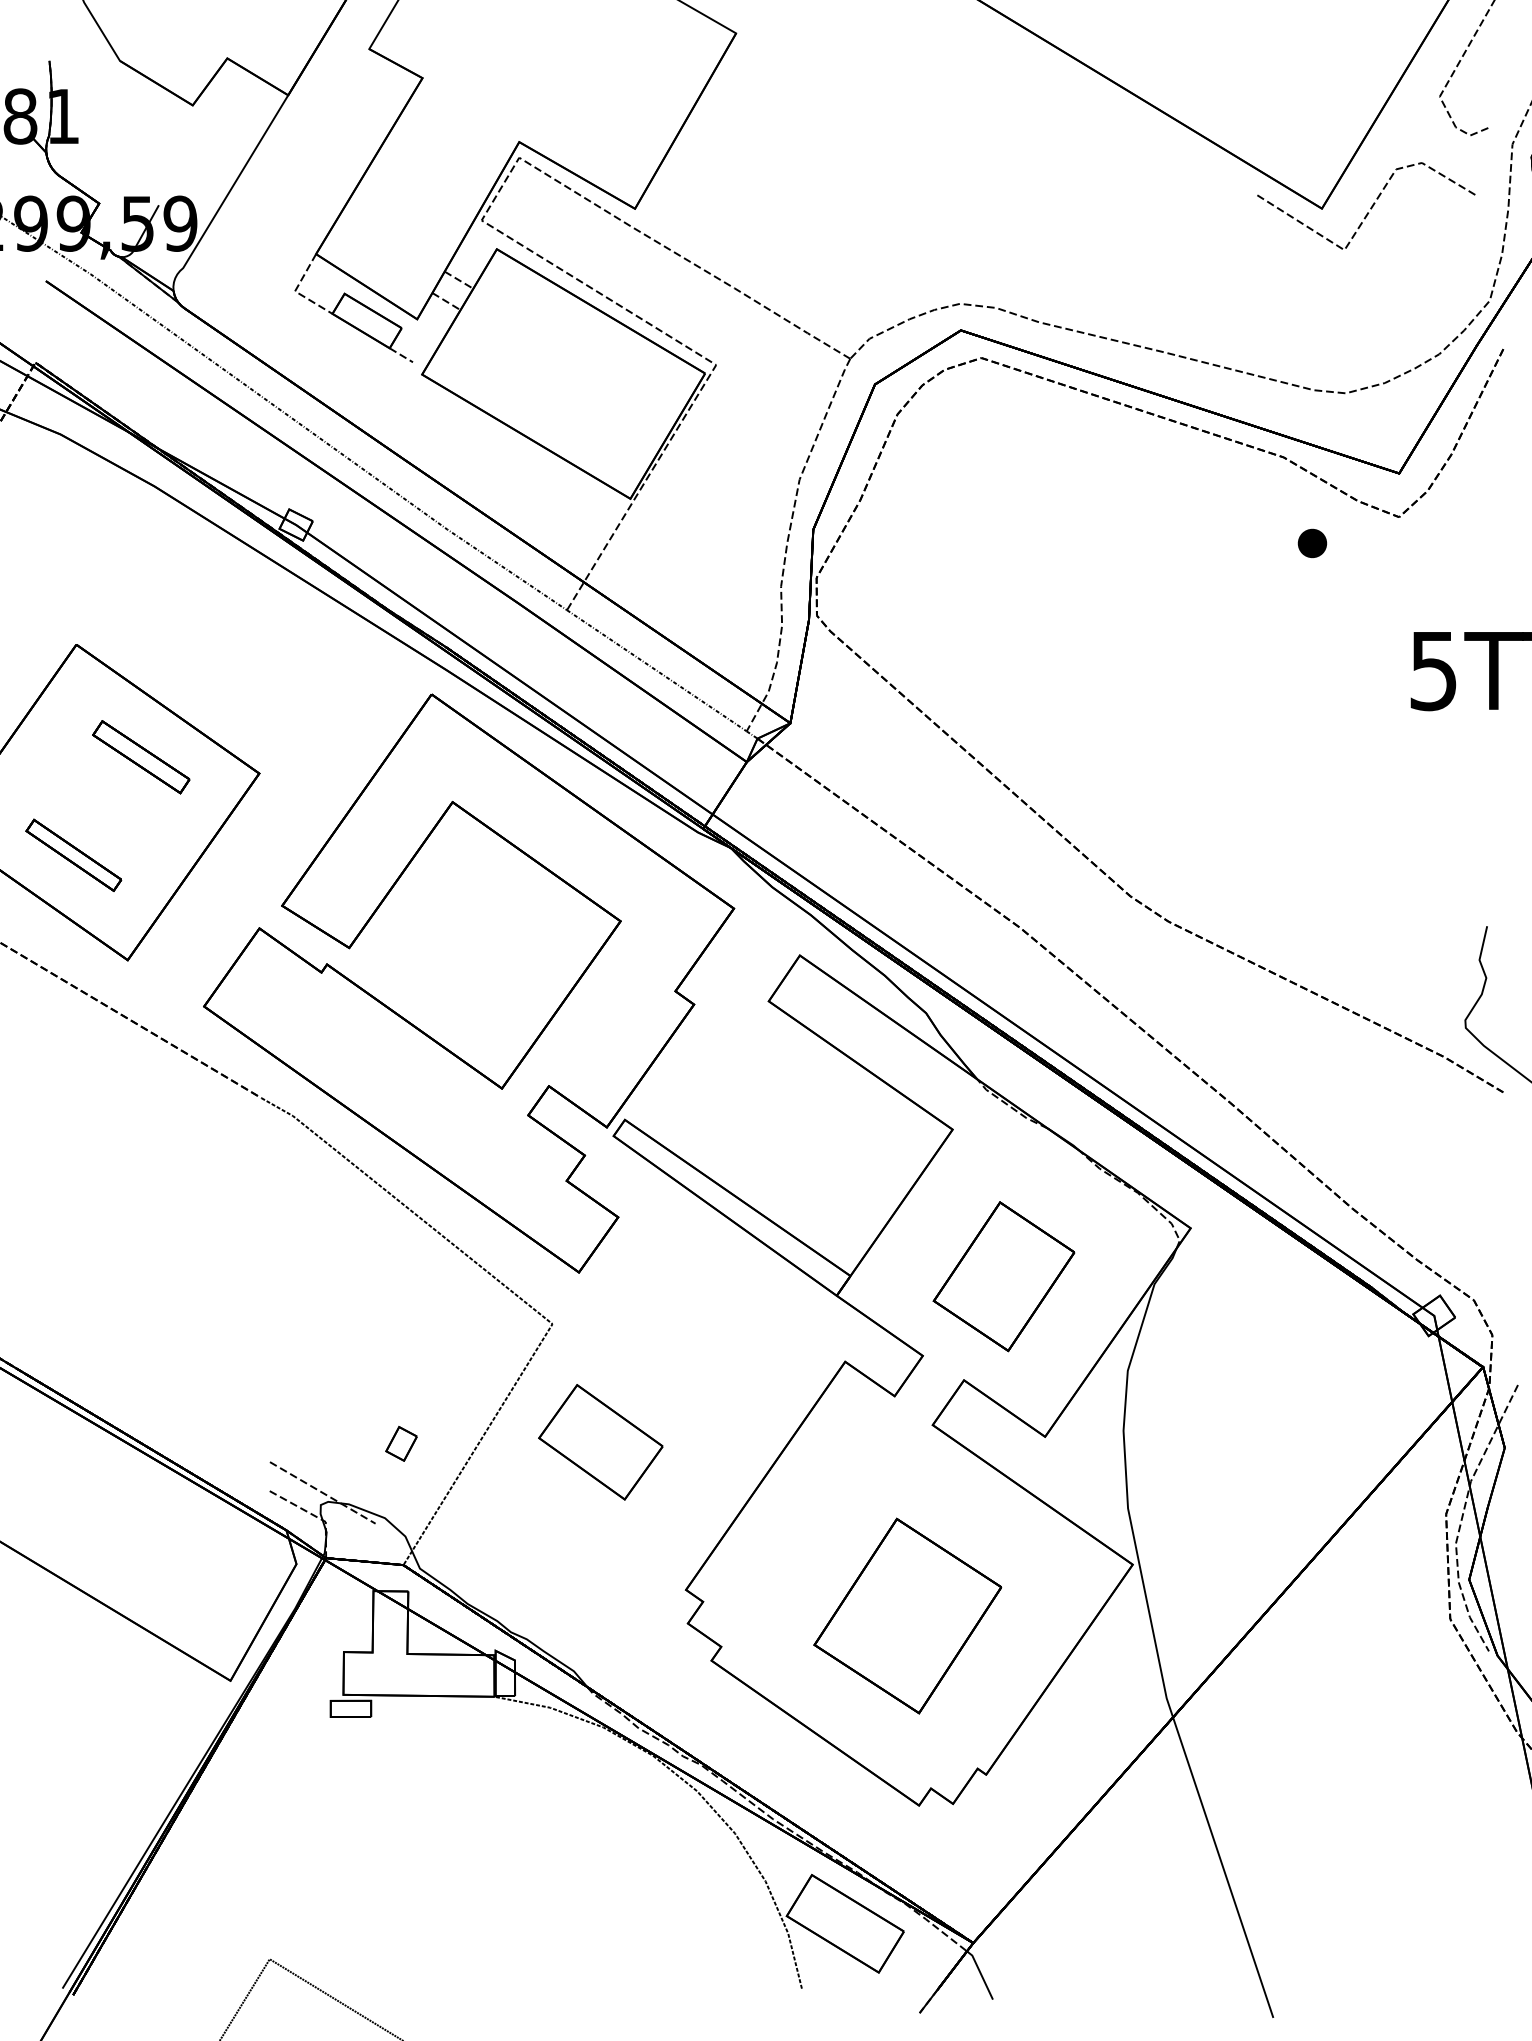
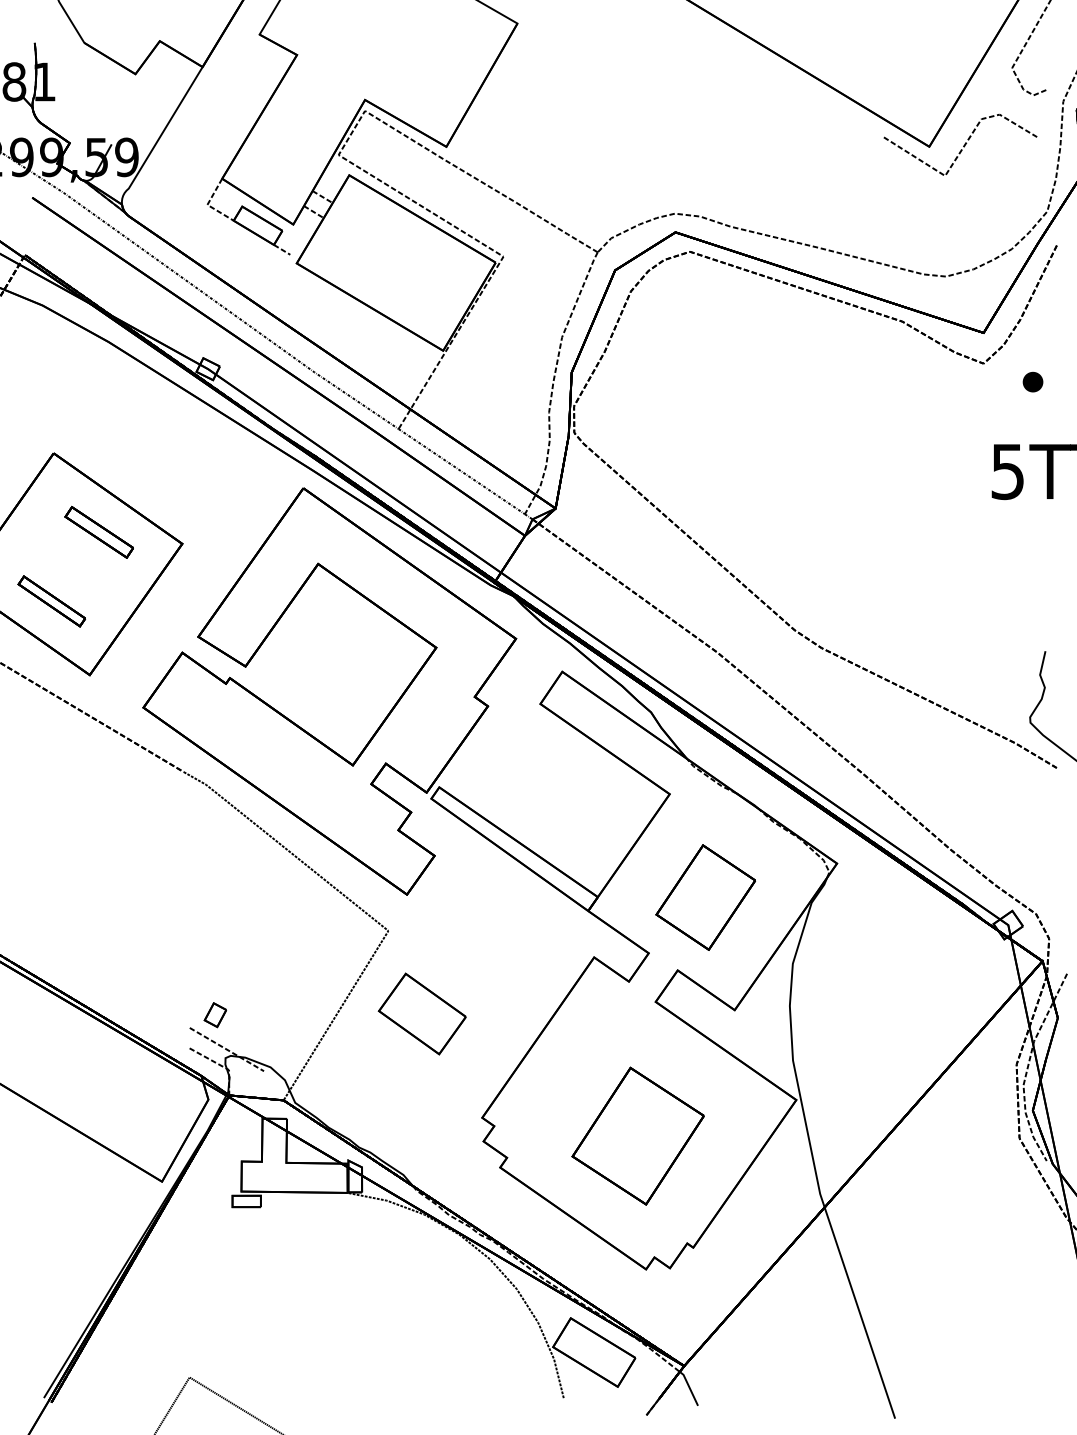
part: (1312, 543) -> (1033, 382), moved
part: (401, 1443) -> (215, 1014), moved

